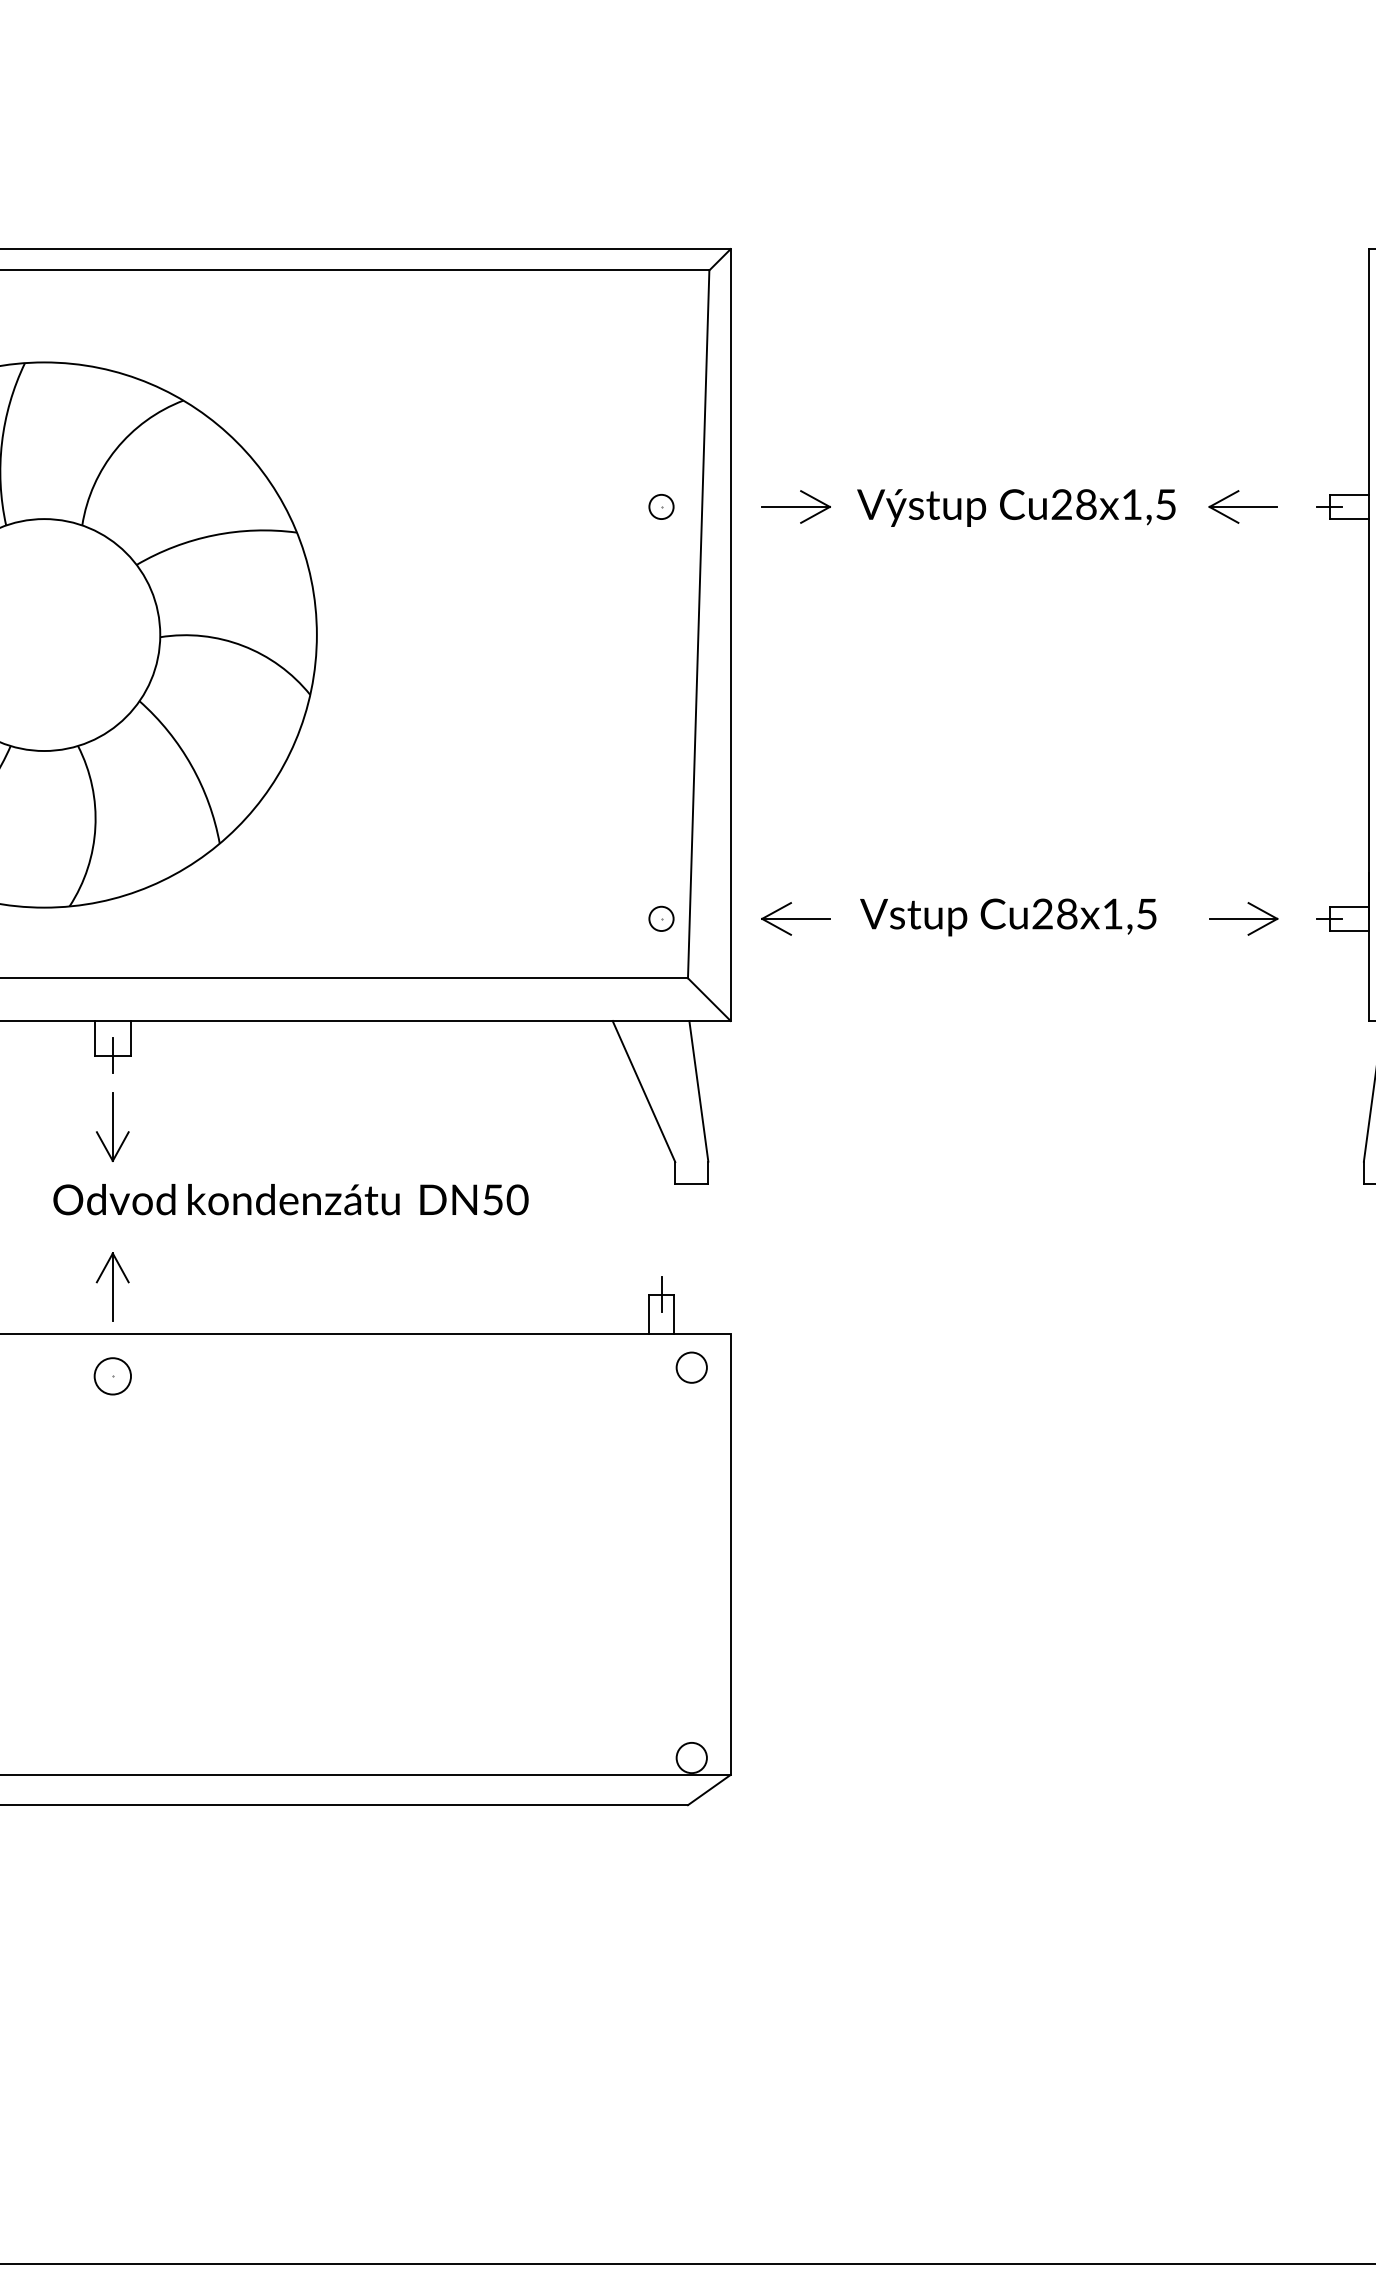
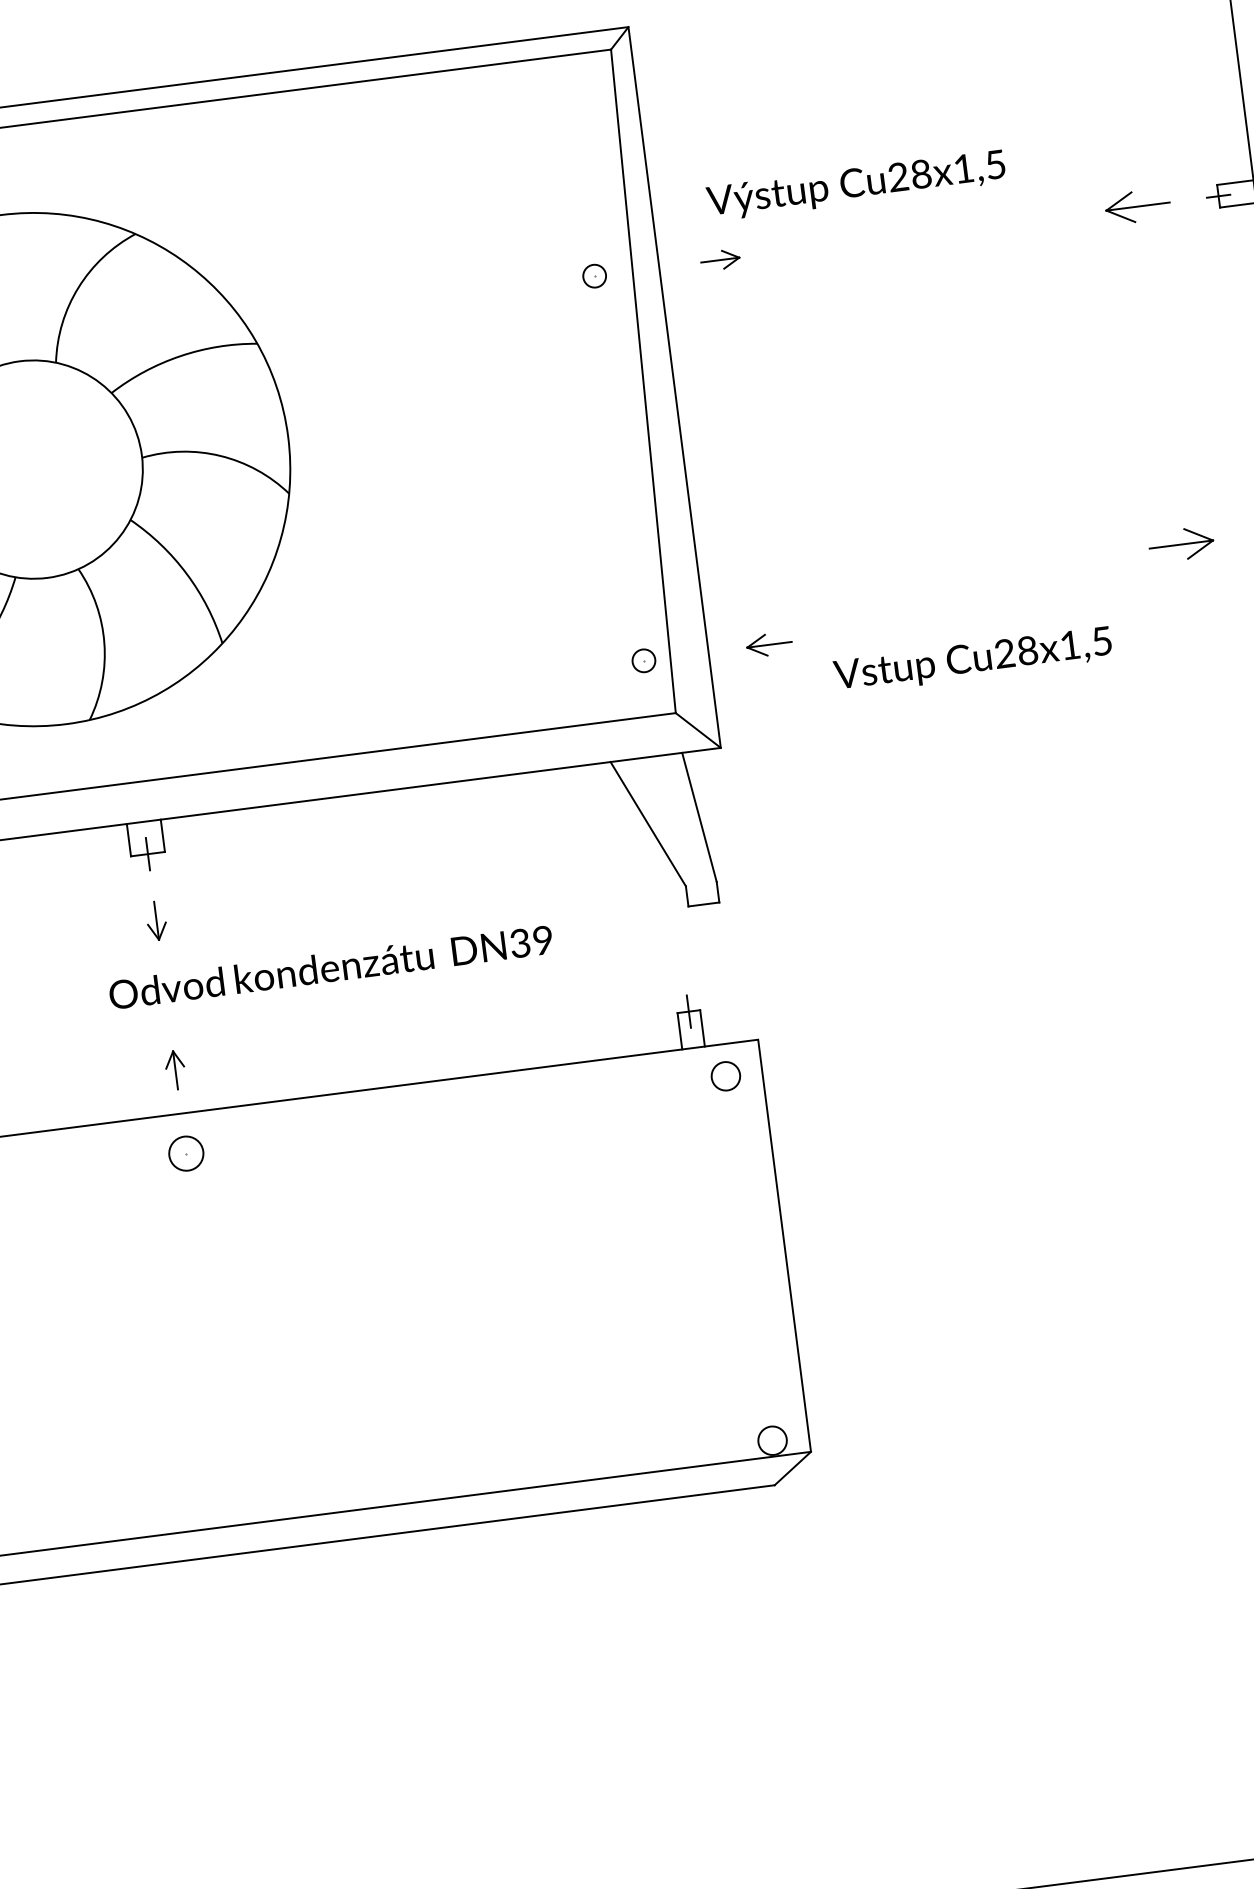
part: (795, 506) -> (719, 259), size x0.6
text: (1016, 507) -> (856, 185), moved
text: (1008, 917) -> (973, 660), moved
part: (795, 918) -> (769, 644), size x0.7
part: (1243, 918) -> (1181, 544), moved
part: (112, 1126) -> (156, 920), size x0.6
text: (505, 1199) -> (531, 941), DN50 -> DN39
part: (112, 1286) -> (175, 1069), size x0.6

